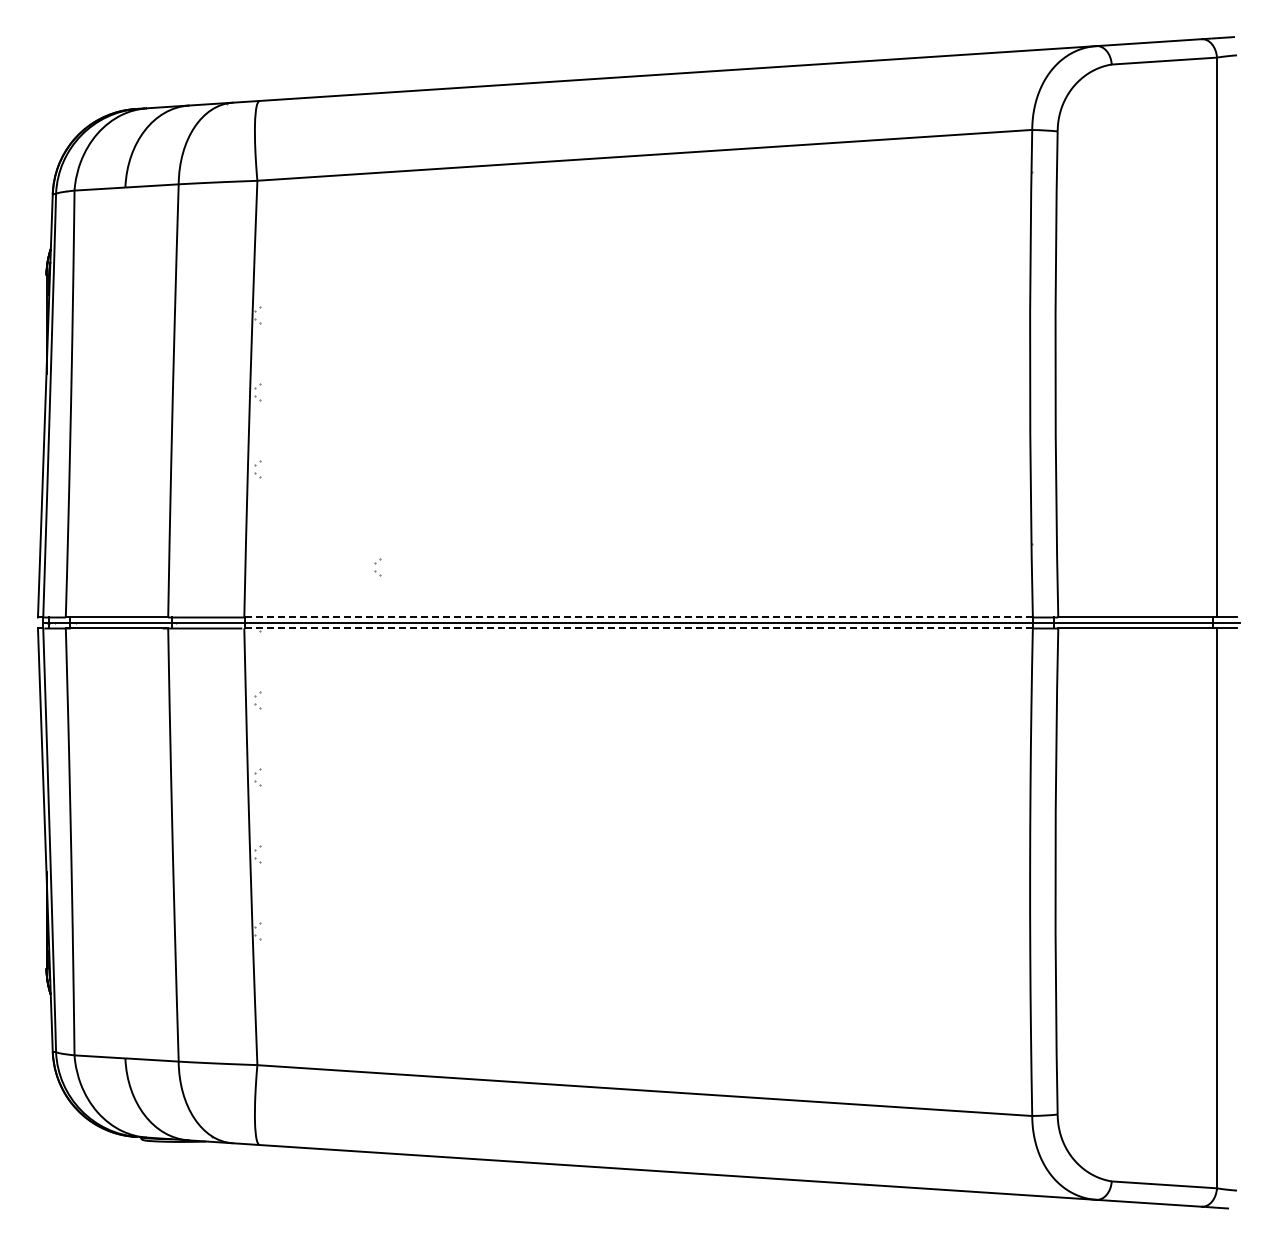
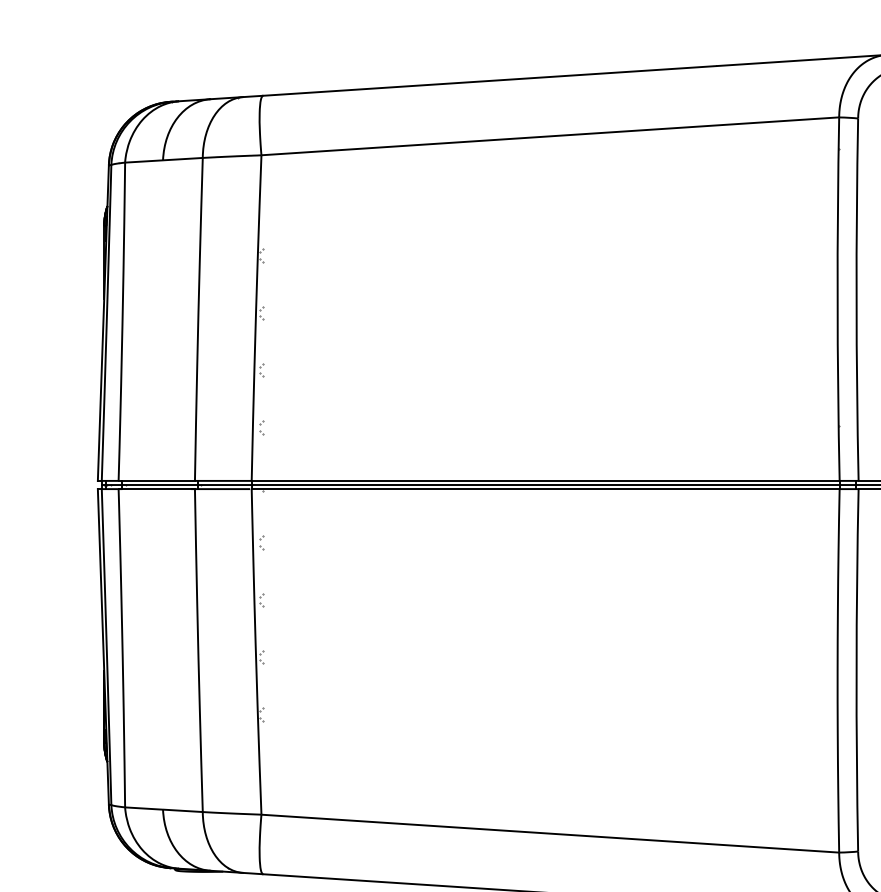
part: (377, 567) -> (261, 427), moved
line: (638, 617) -> (545, 480), dashed -> solid
line: (638, 628) -> (545, 489), dashed -> solid

